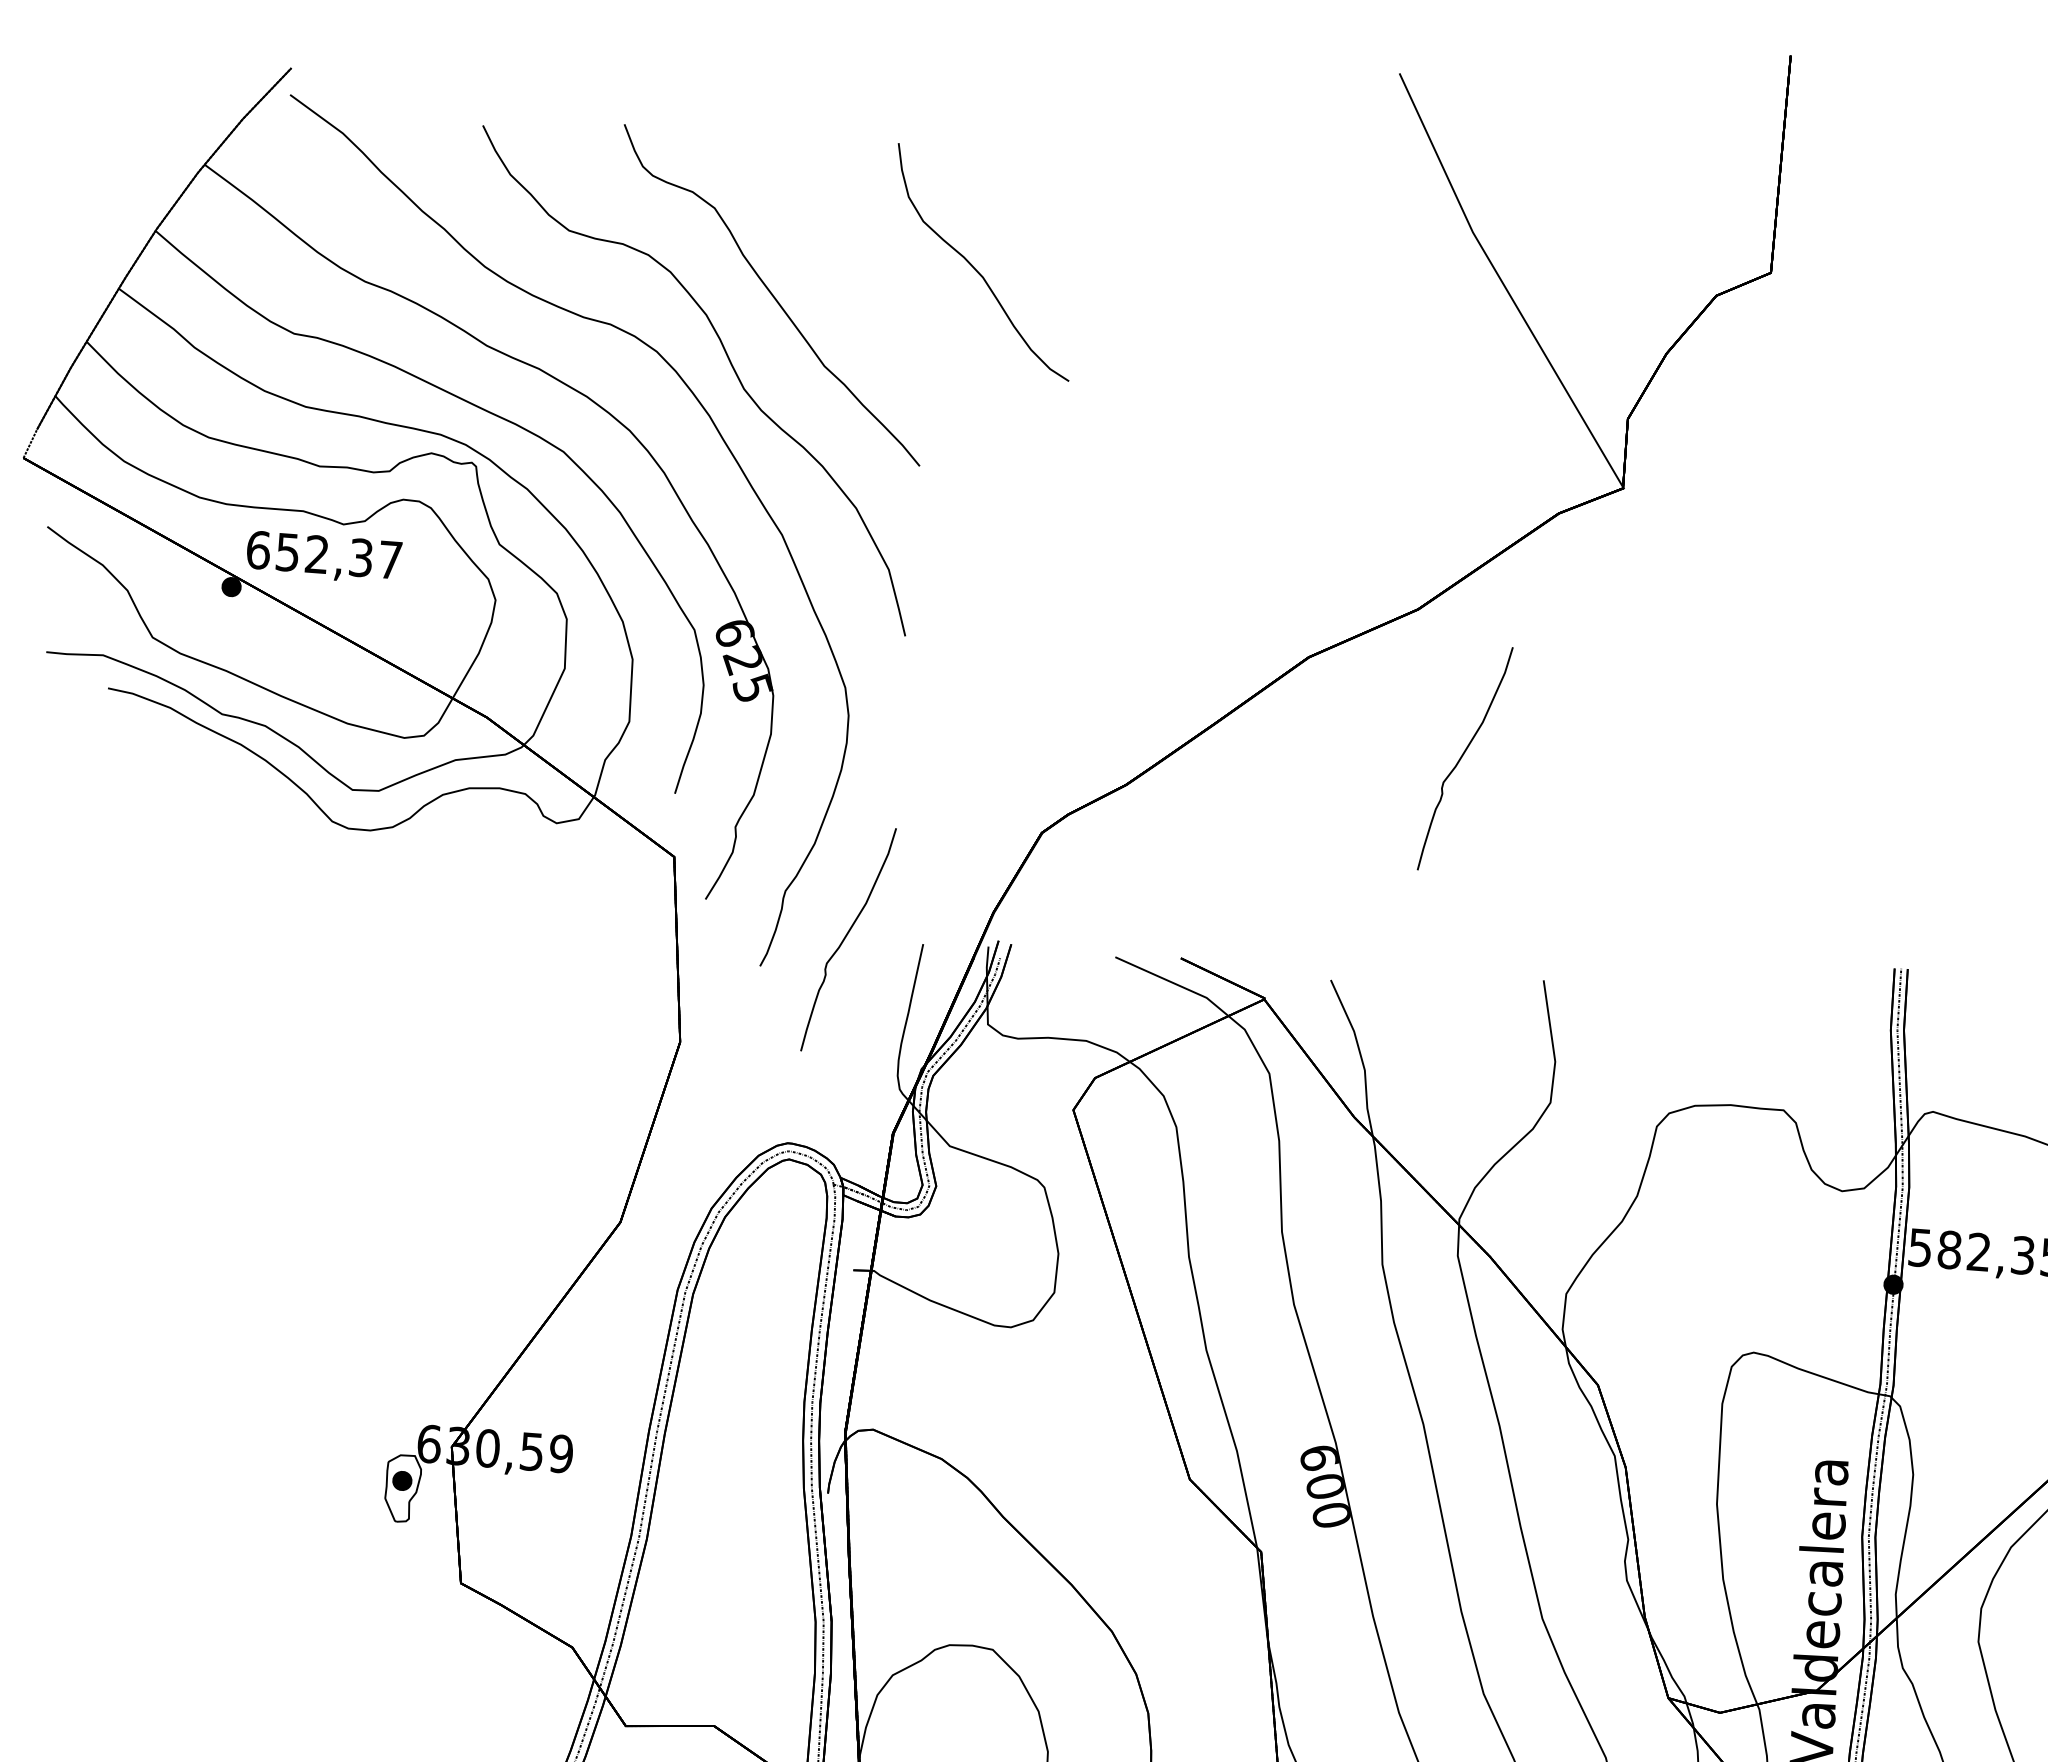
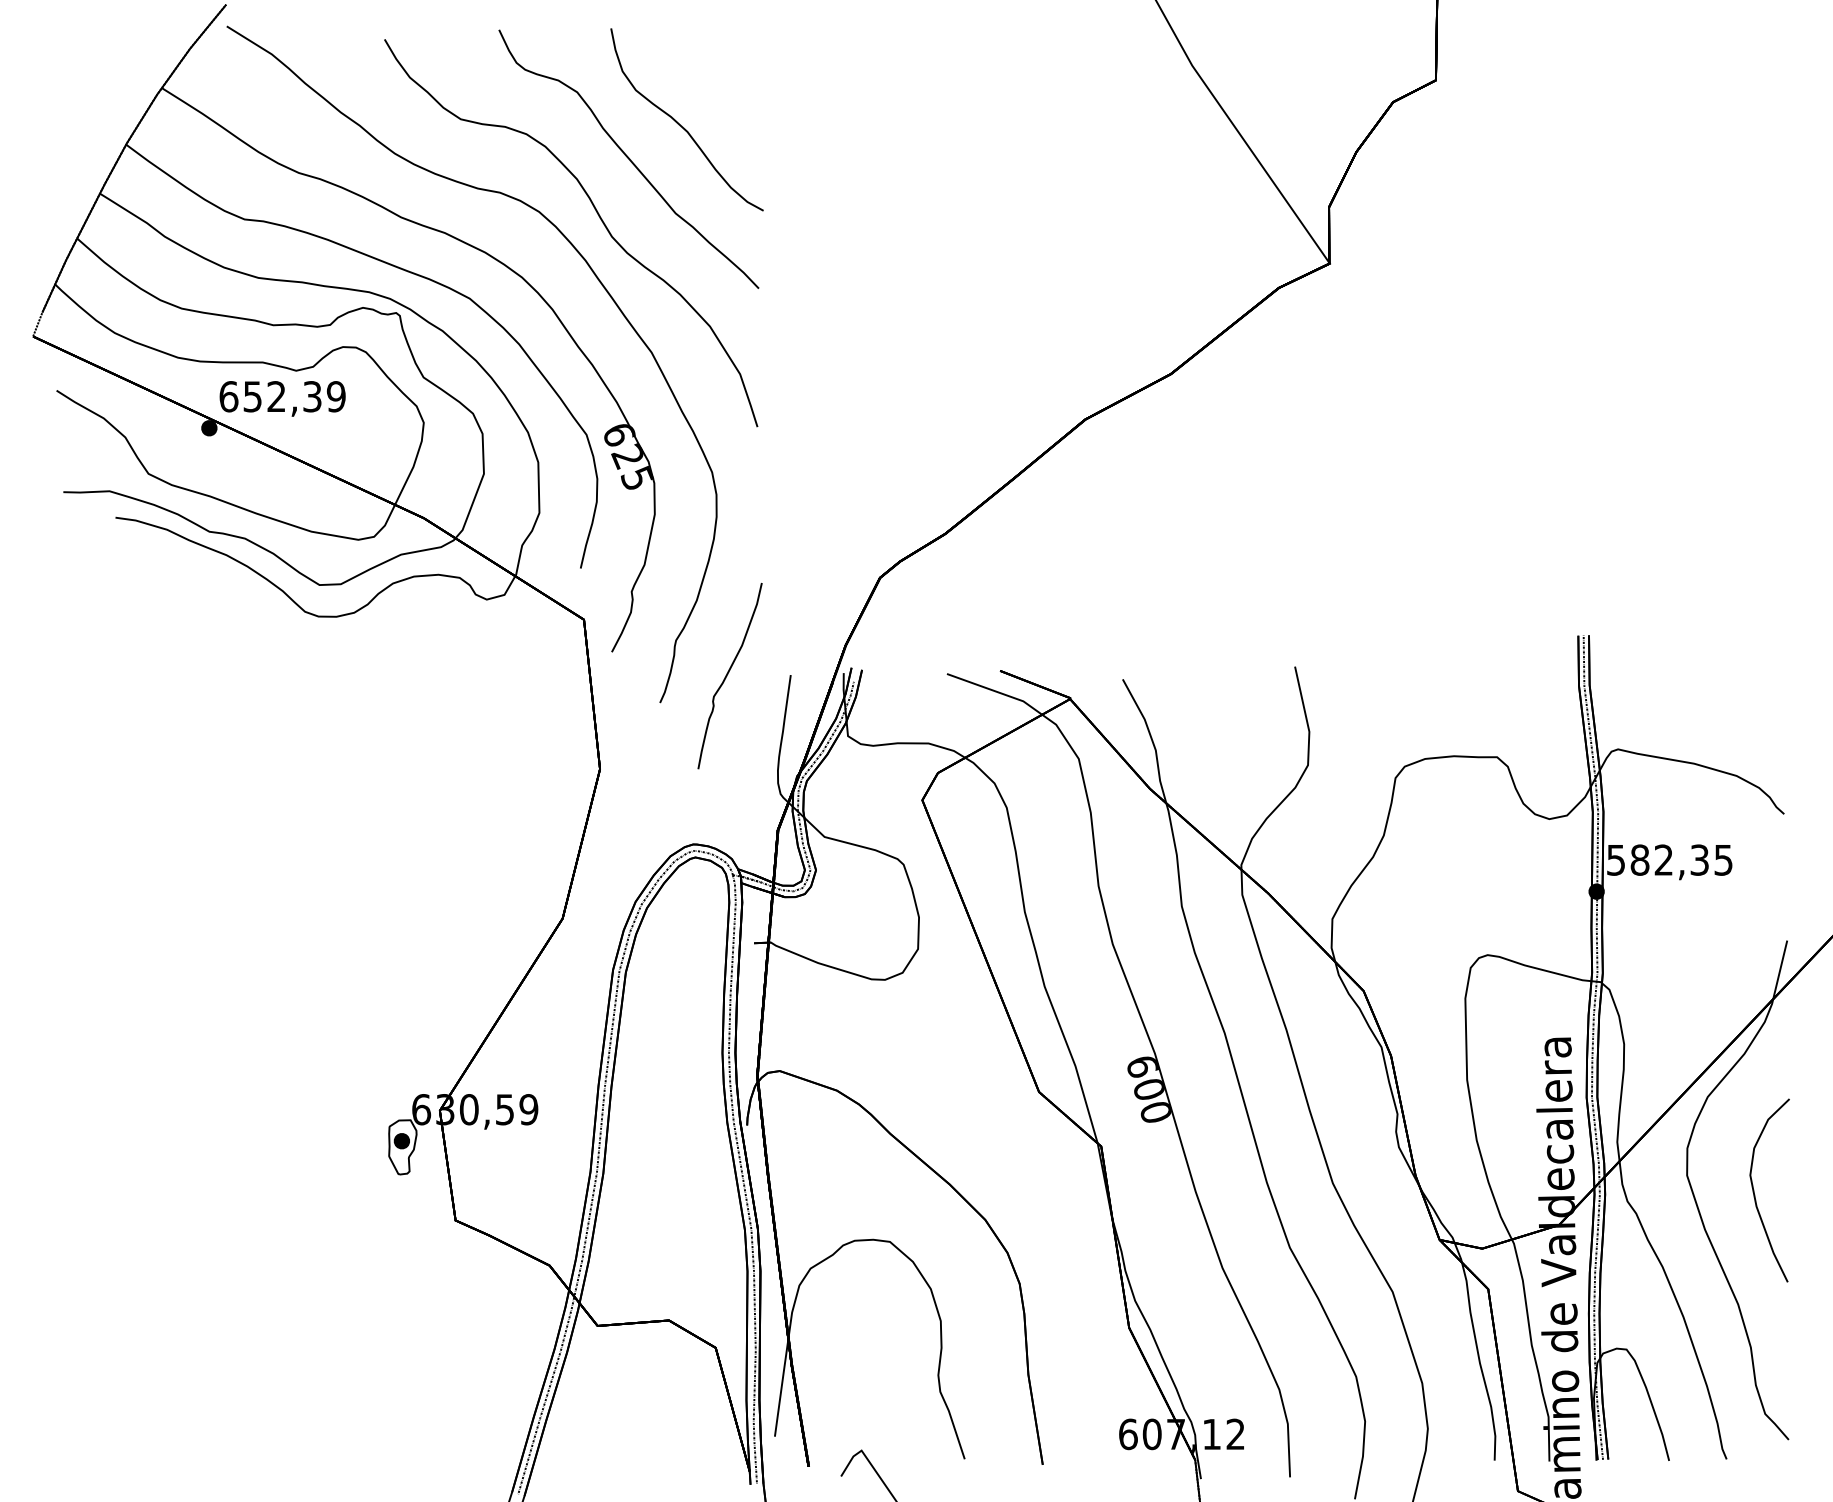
curve: (978, 270) -> (683, 126), moved
text: (389, 559) -> (335, 396), 652,37 -> 652,39
curve: (1462, 758) -> (1215, 492), removed

